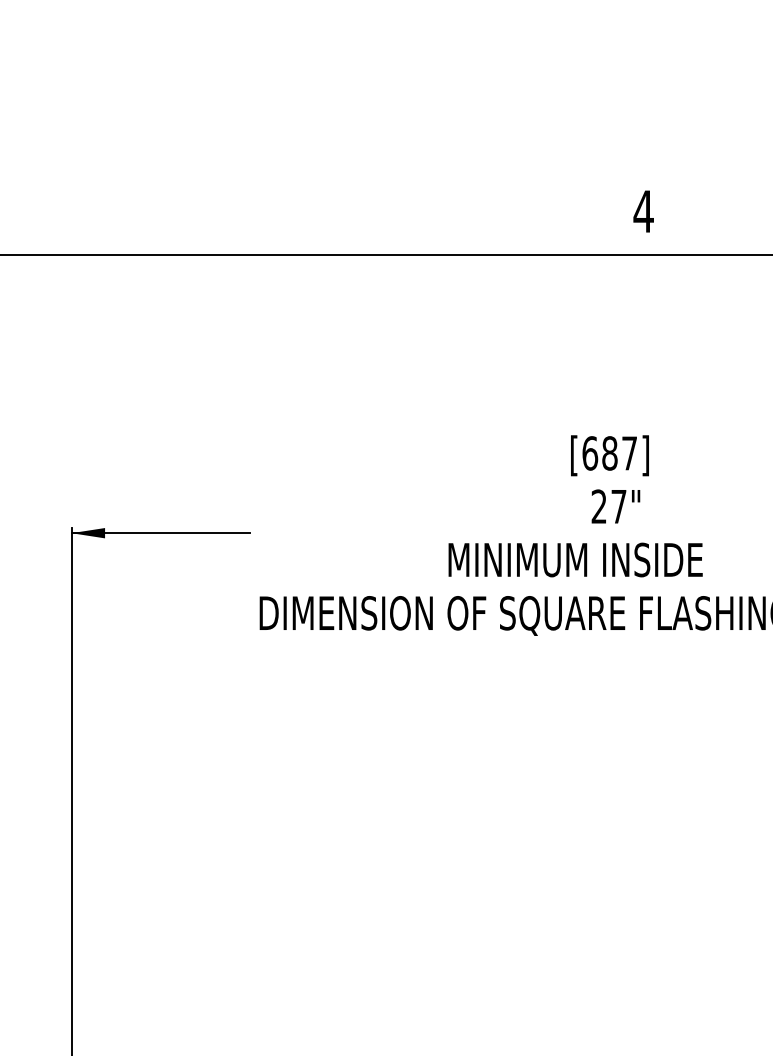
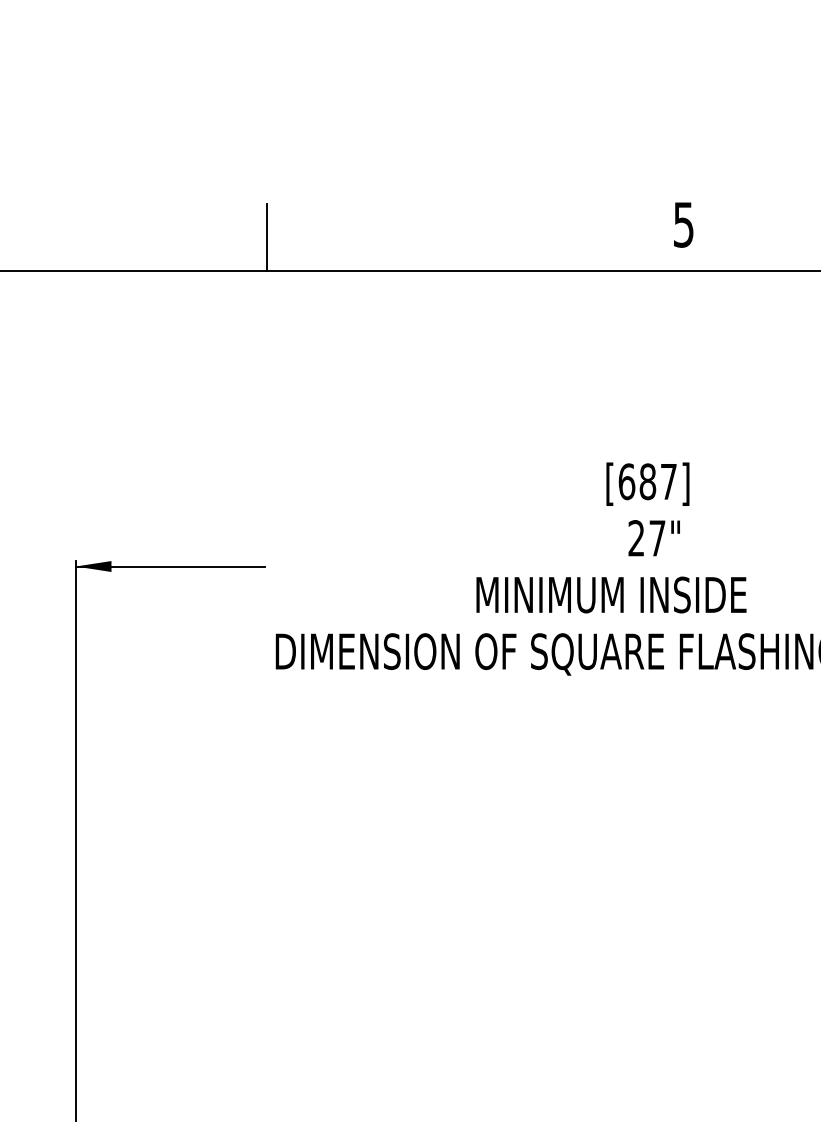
text: (643, 211) -> (683, 224), 4 -> 5
line: (250, 223) -> (266, 237), added

